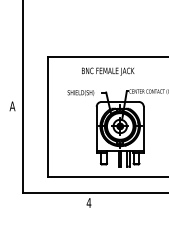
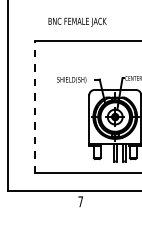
text: (108, 71) -> (77, 22), moved
line: (48, 117) -> (35, 107), solid -> dashed
text: (88, 202) -> (80, 201), 4 -> 7

